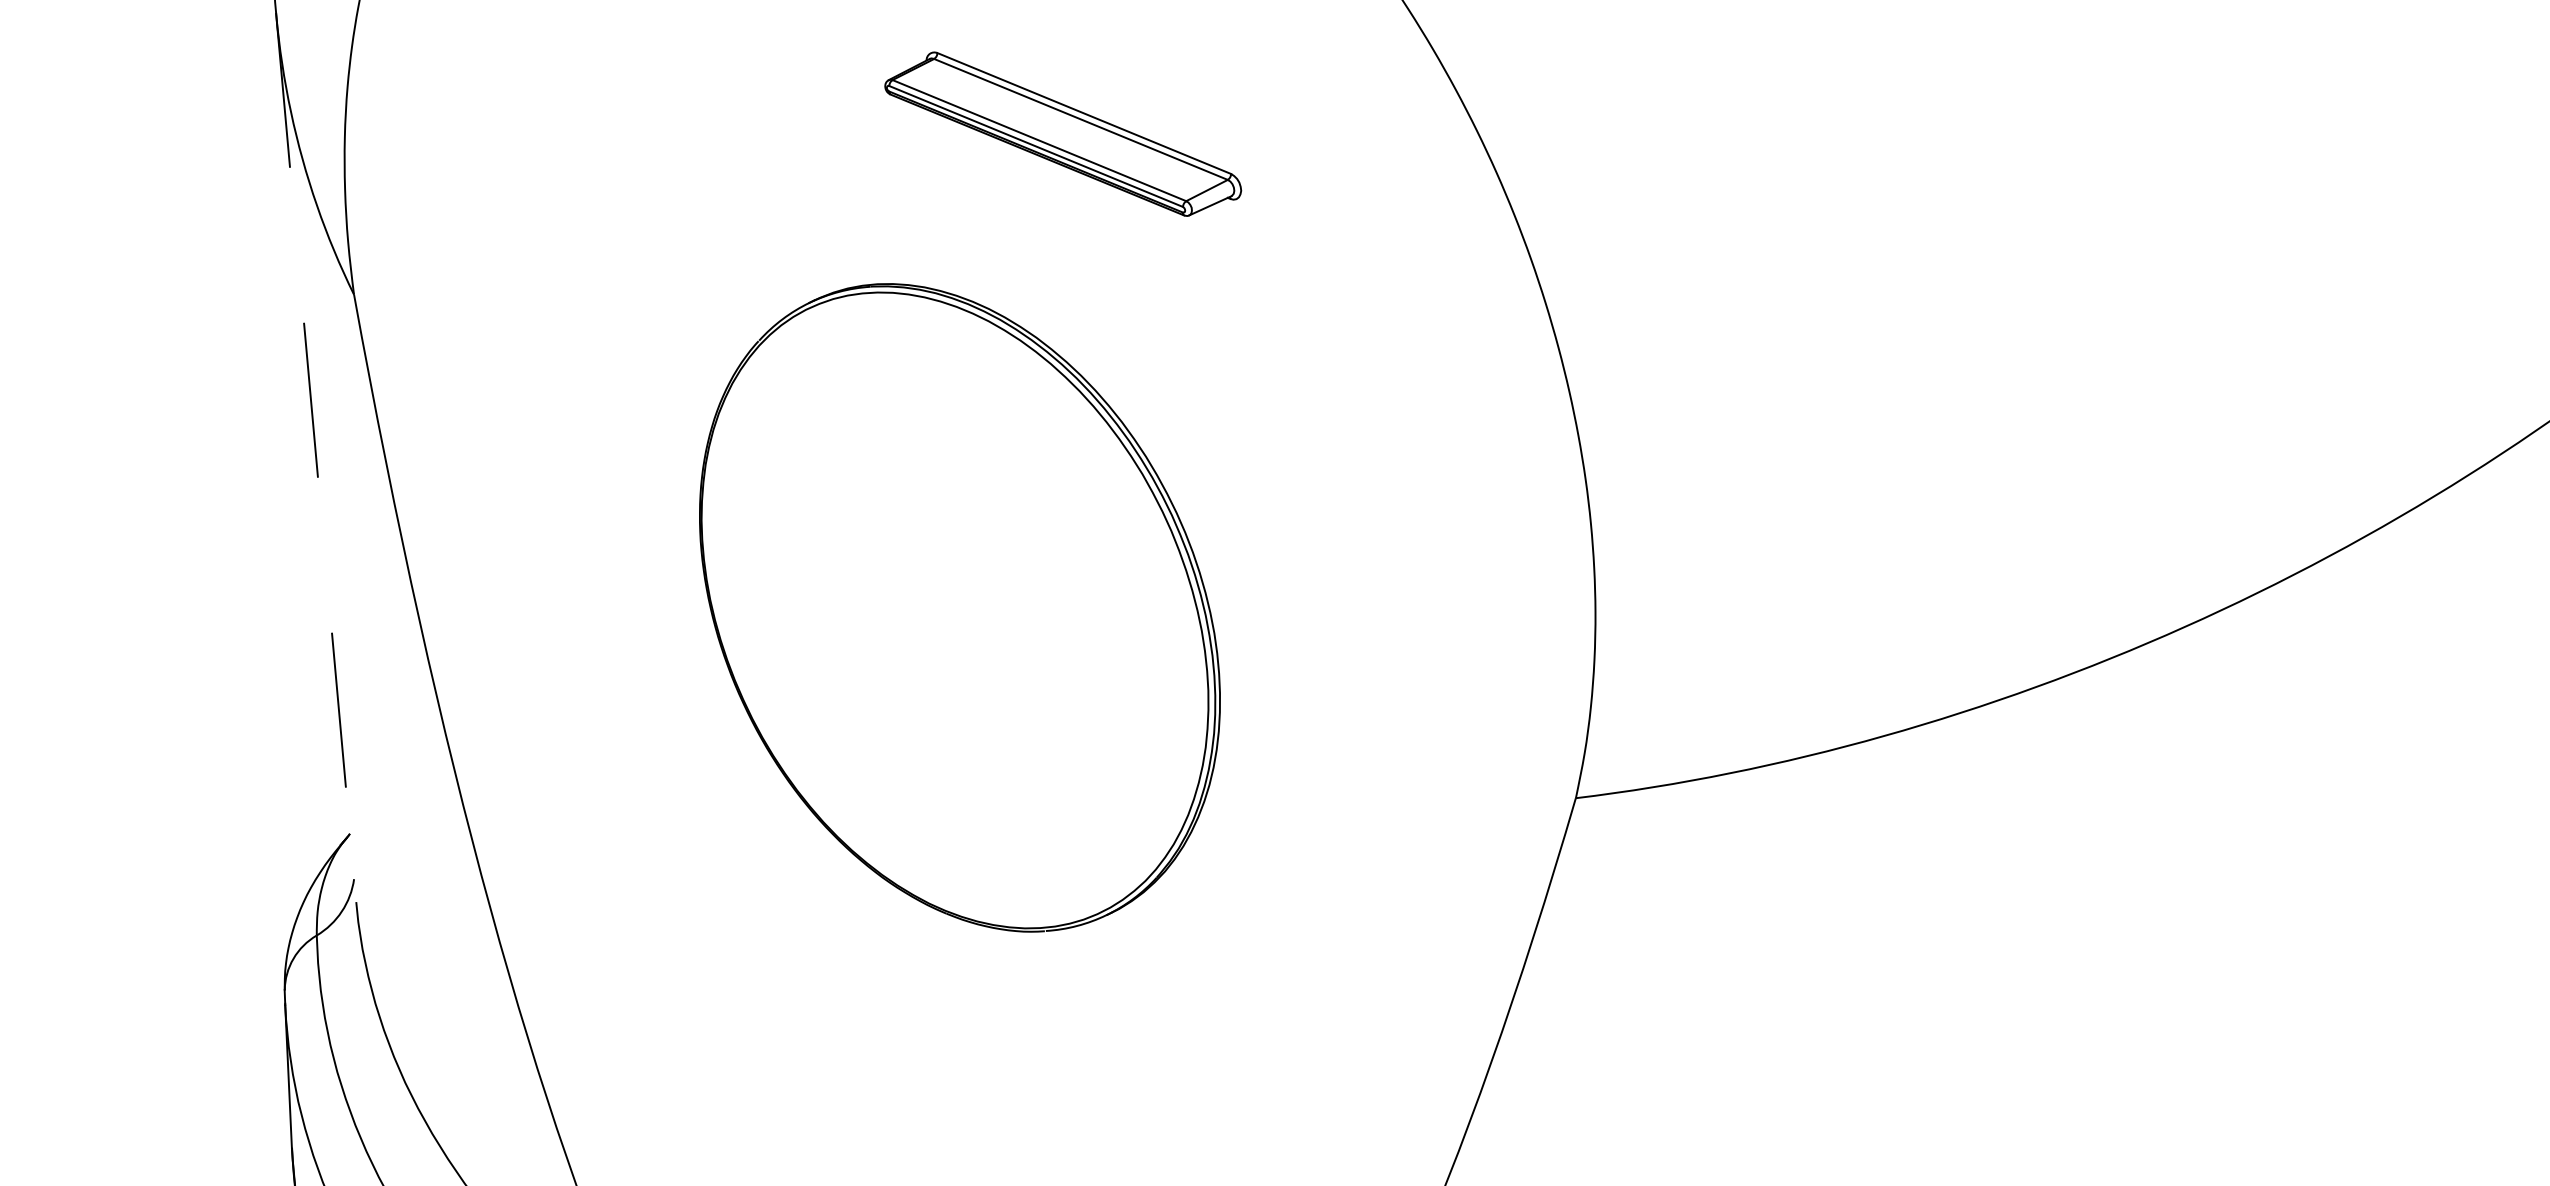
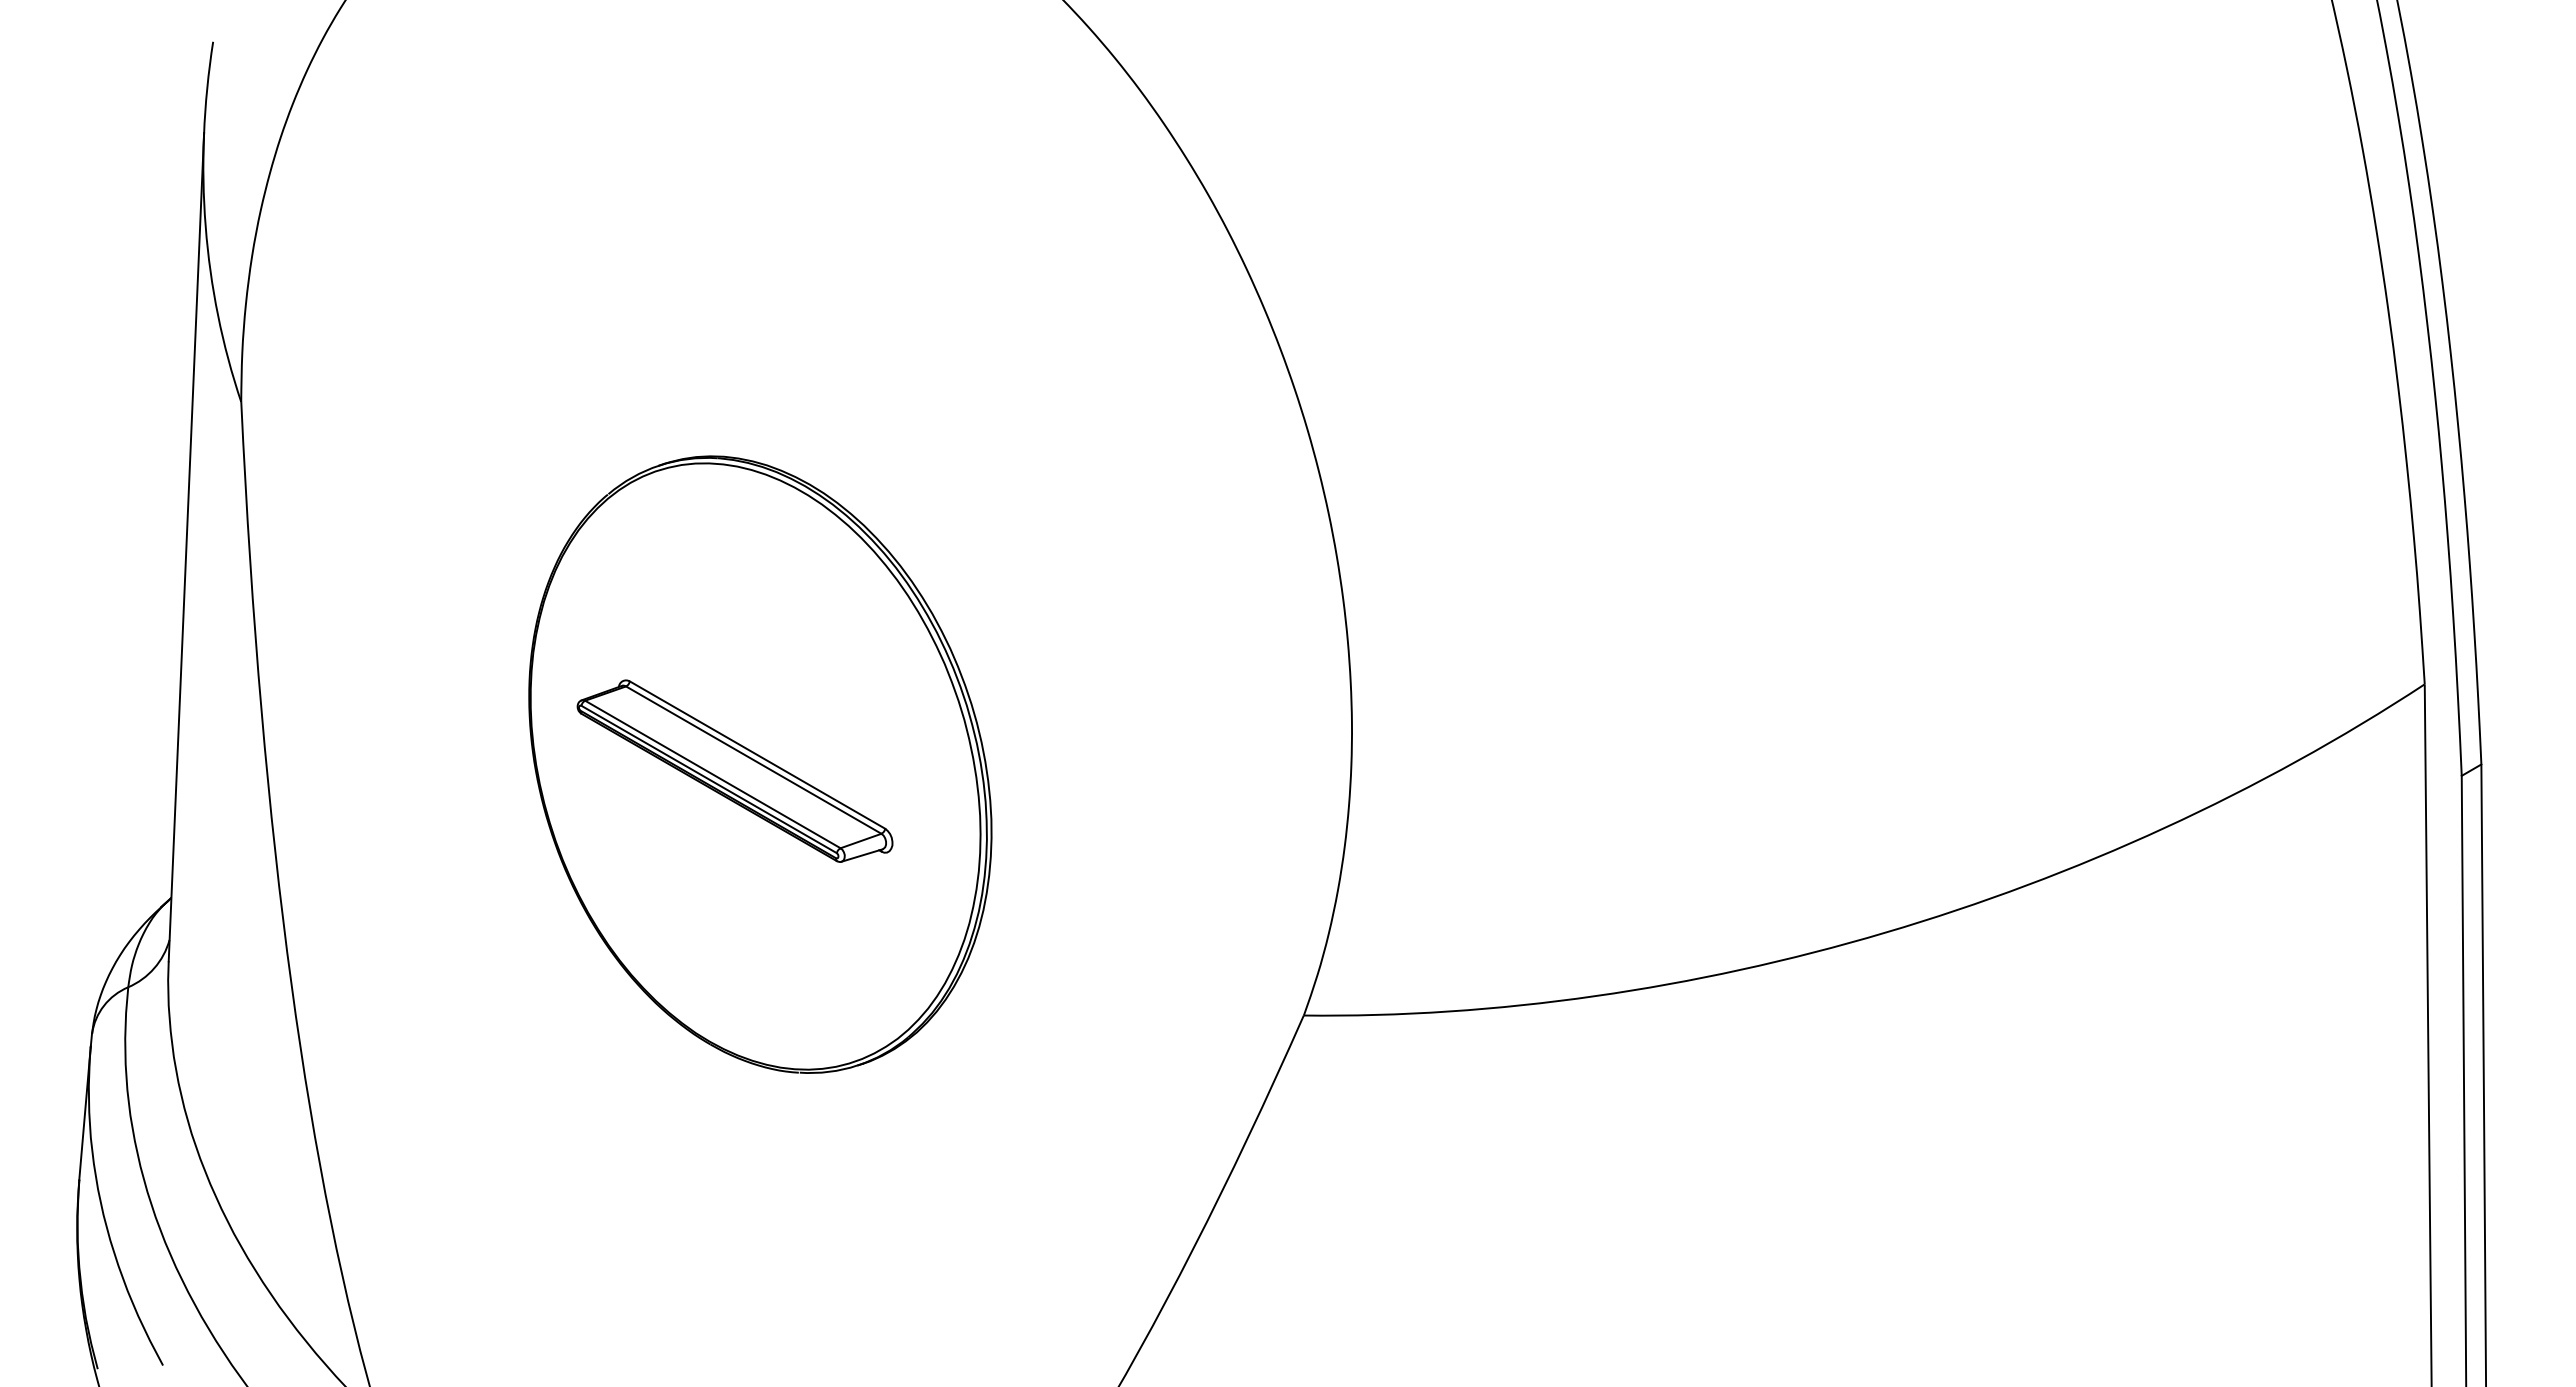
part: (1061, 133) -> (734, 770), moved
line: (316, 457) -> (186, 547), dashed -> solid

